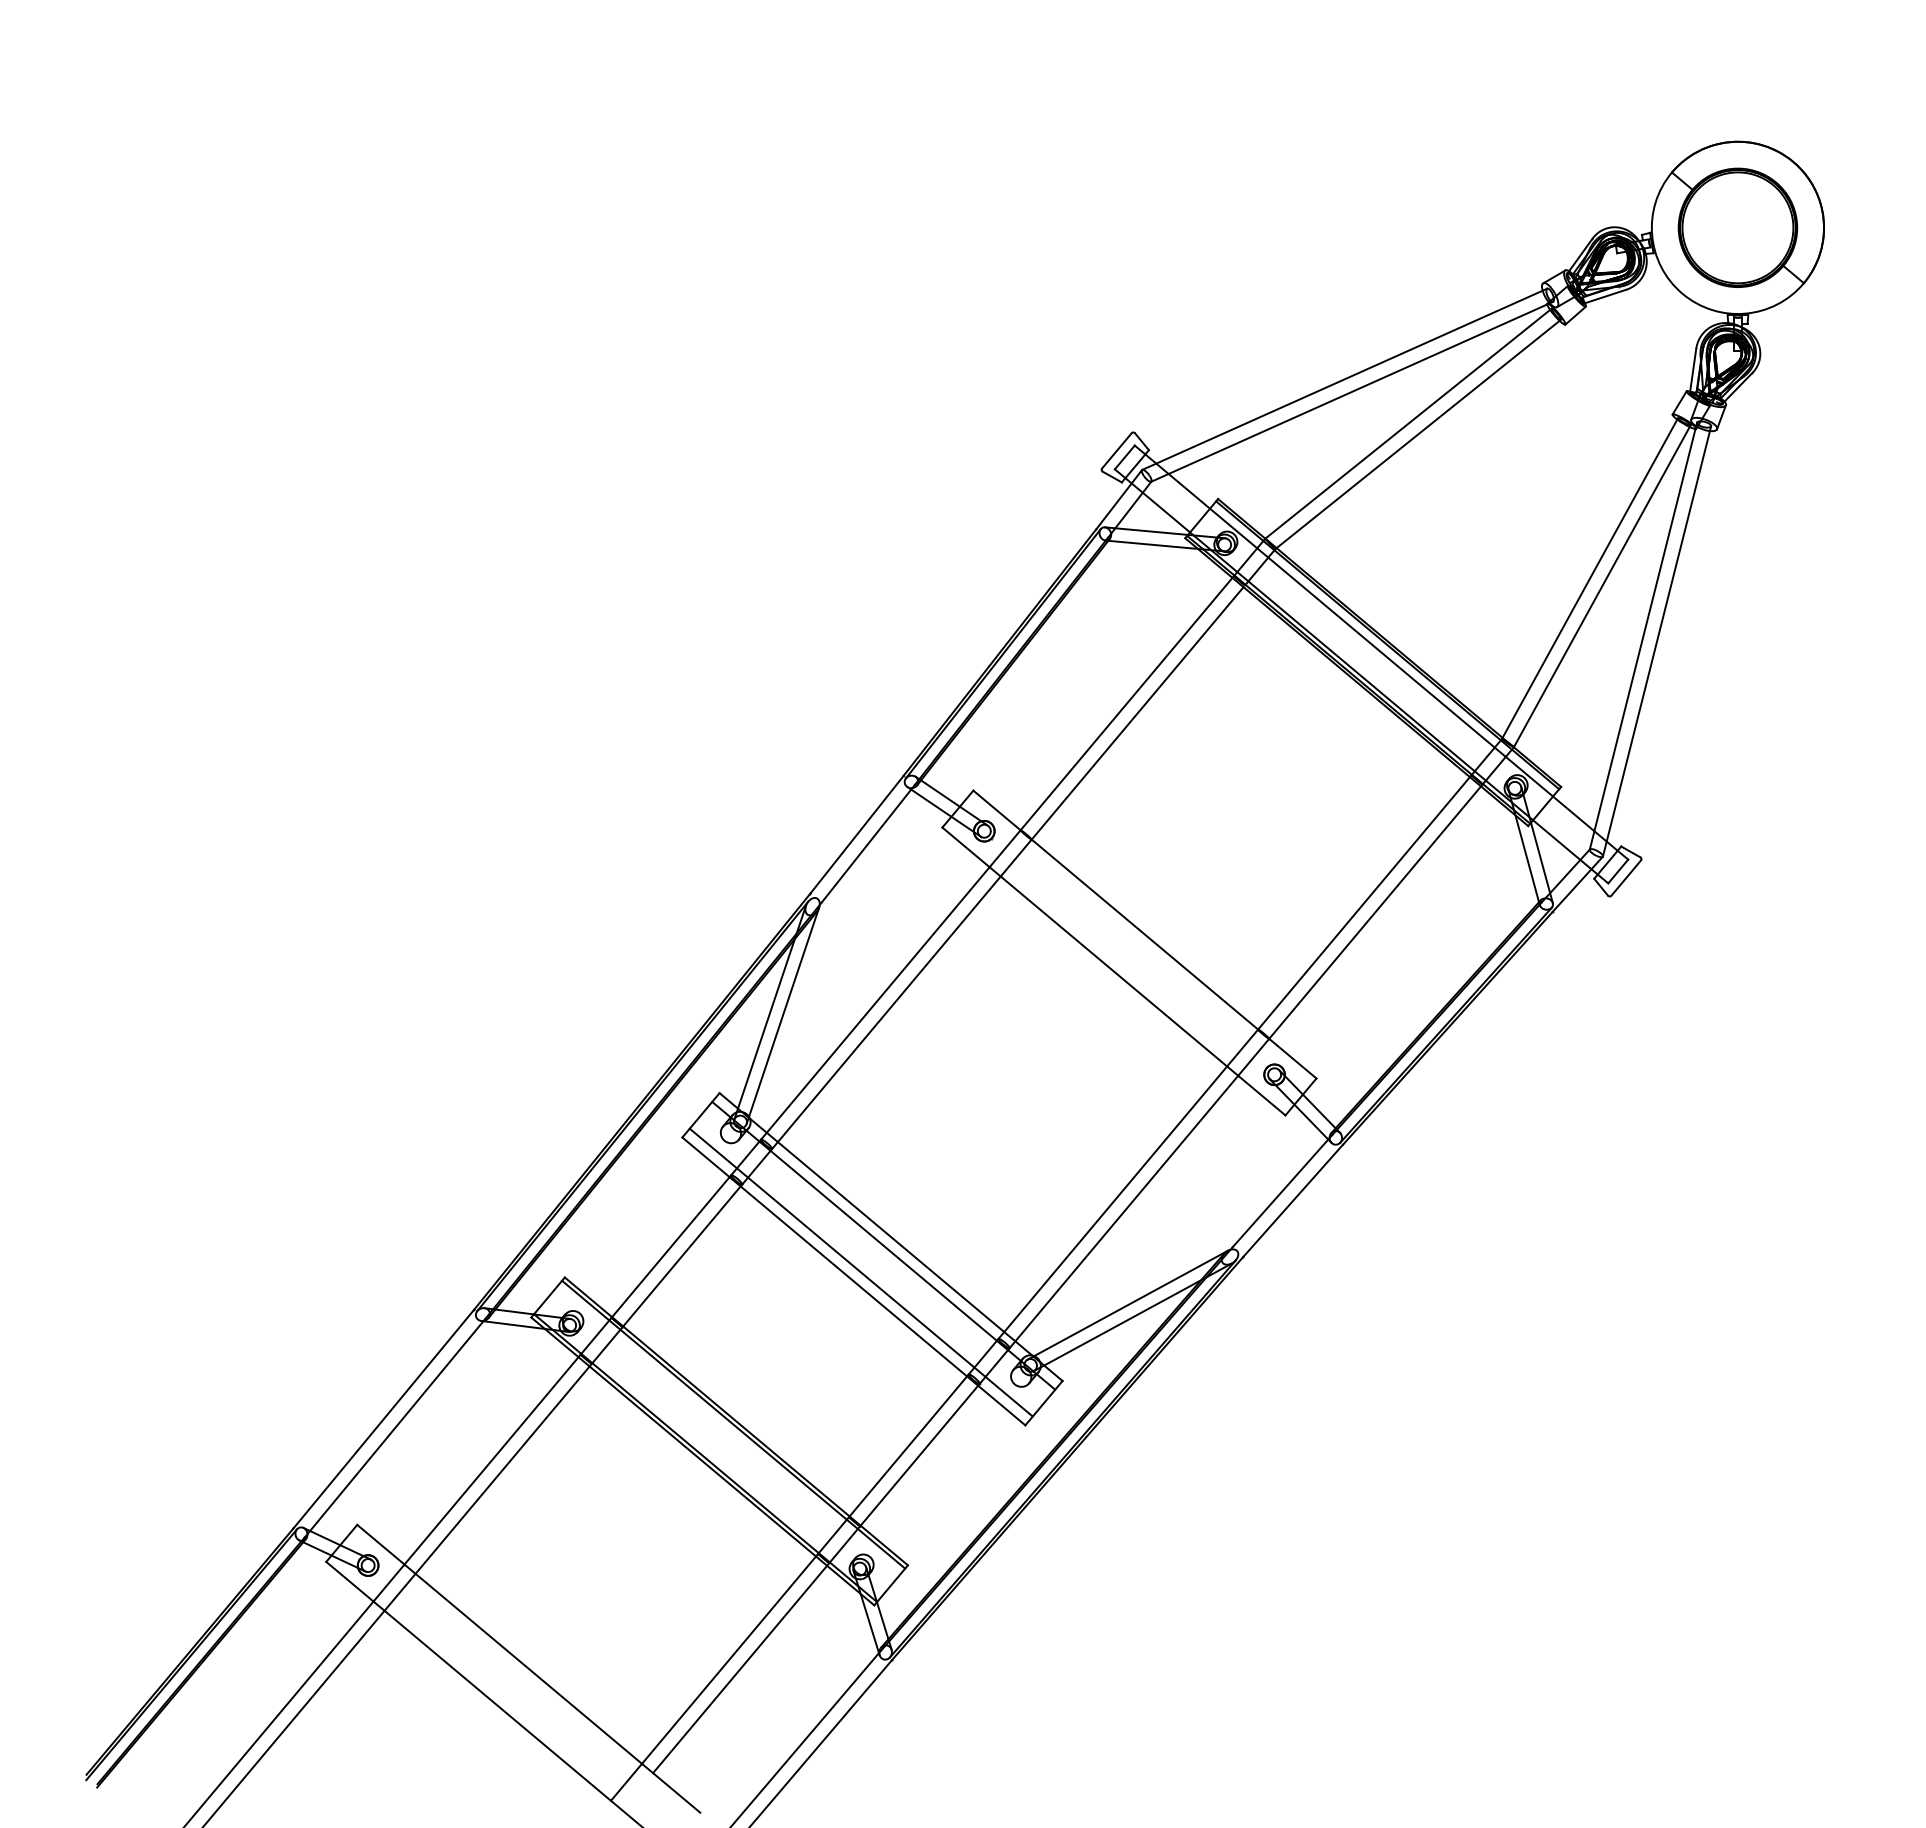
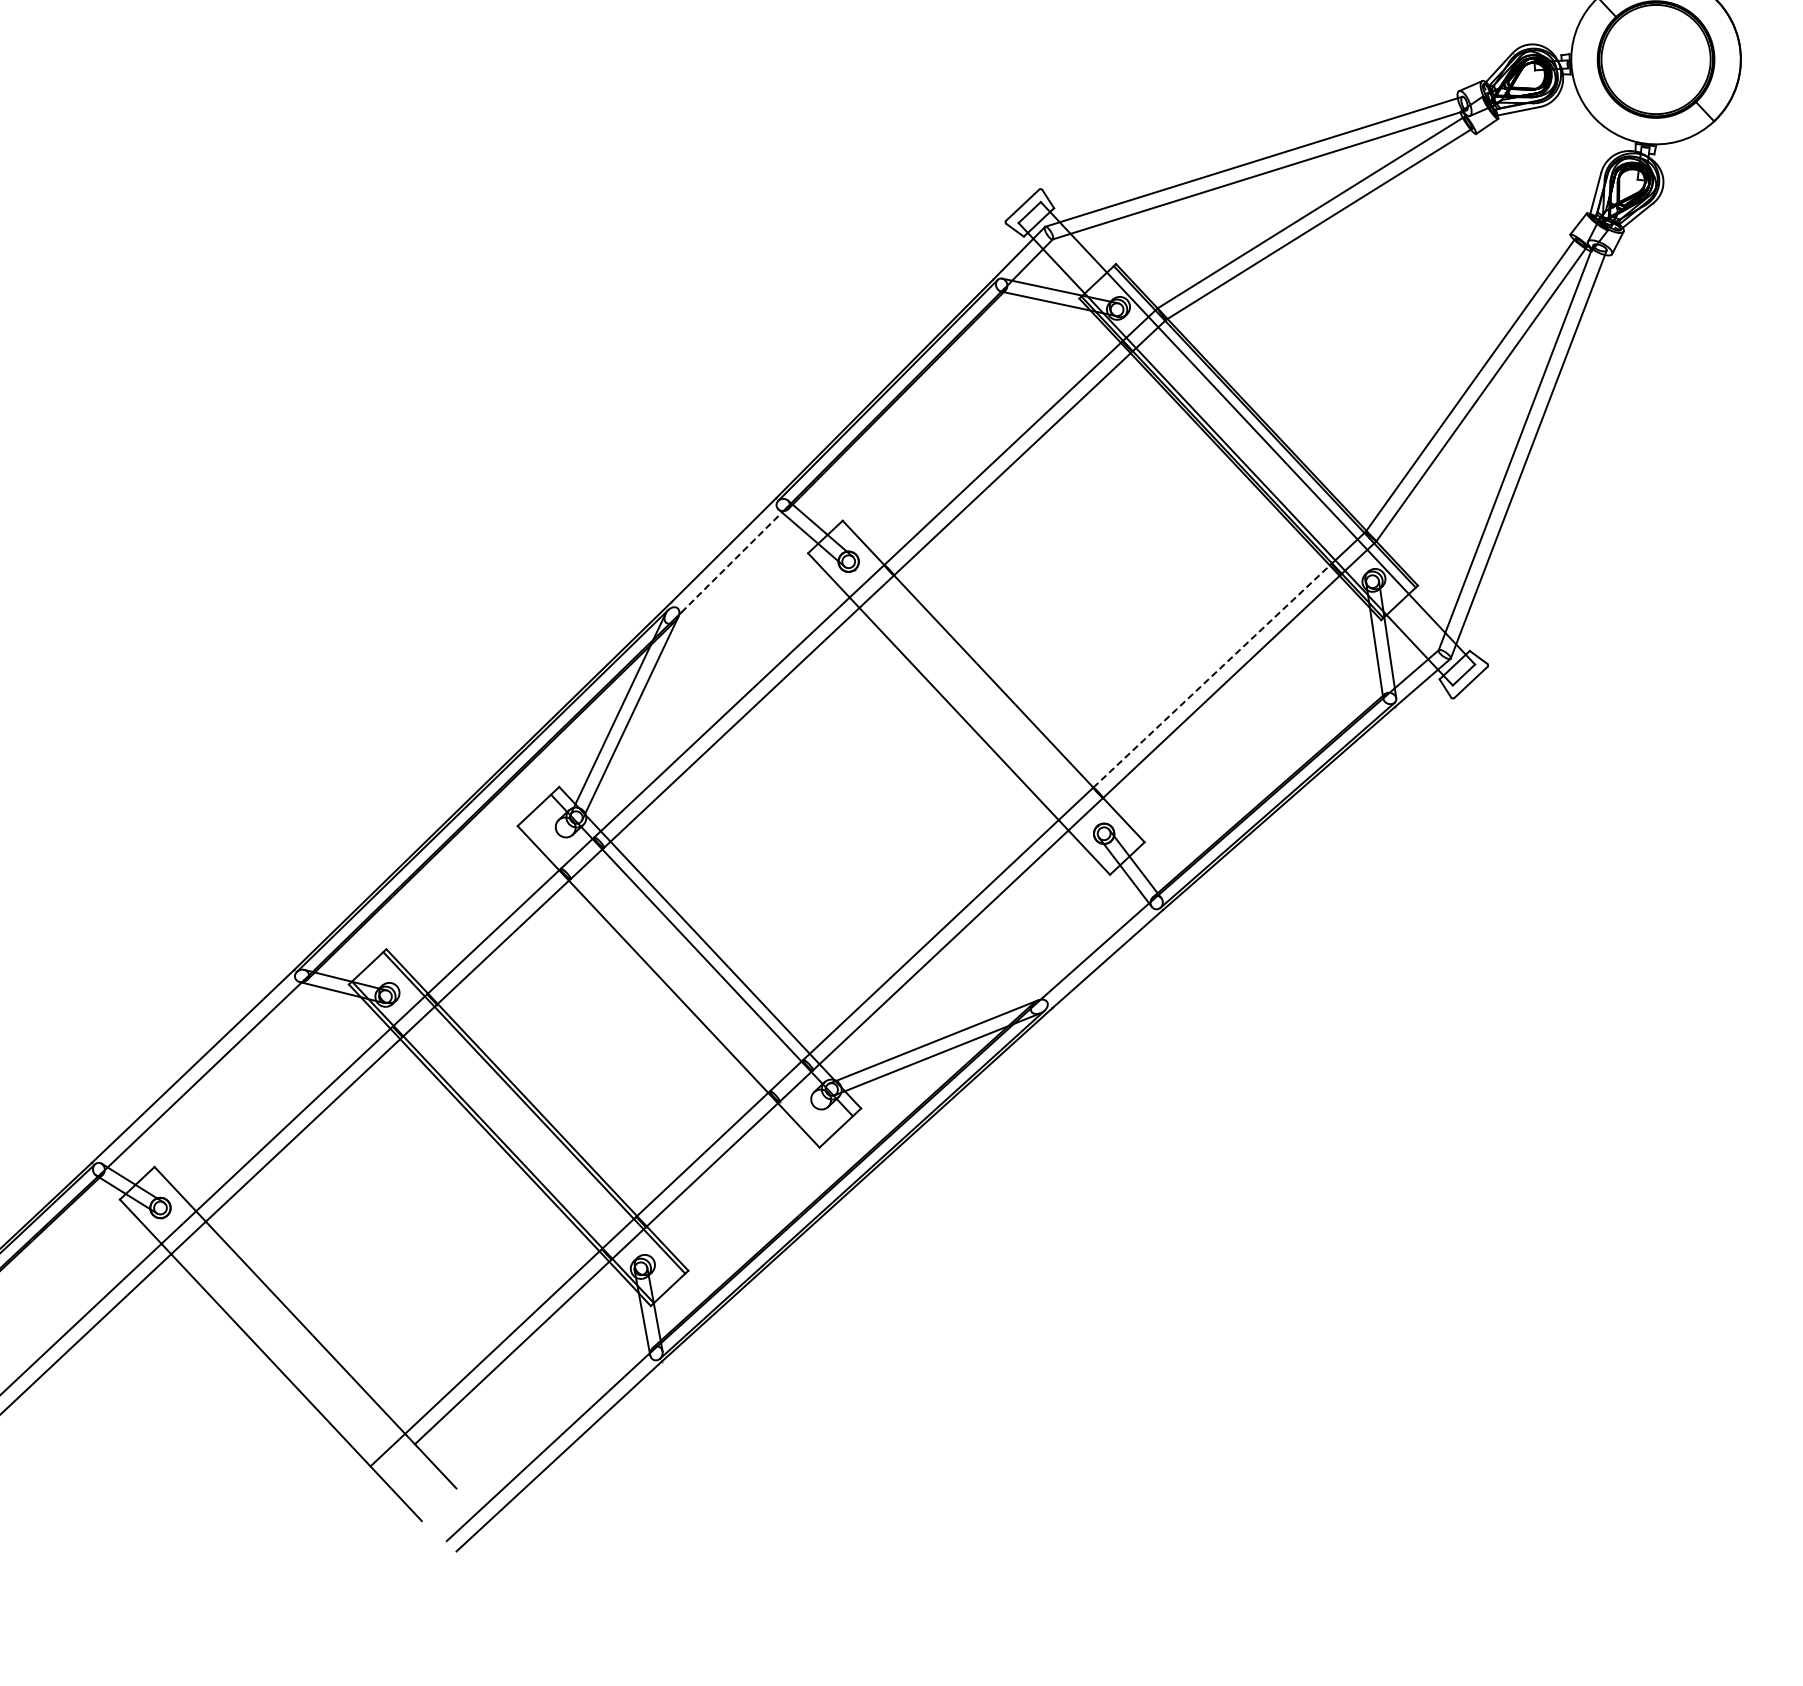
line: (868, 843) -> (733, 560), solid -> dashed
line: (1364, 902) -> (1212, 675), solid -> dashed
line: (860, 1272) -> (676, 978), removed

